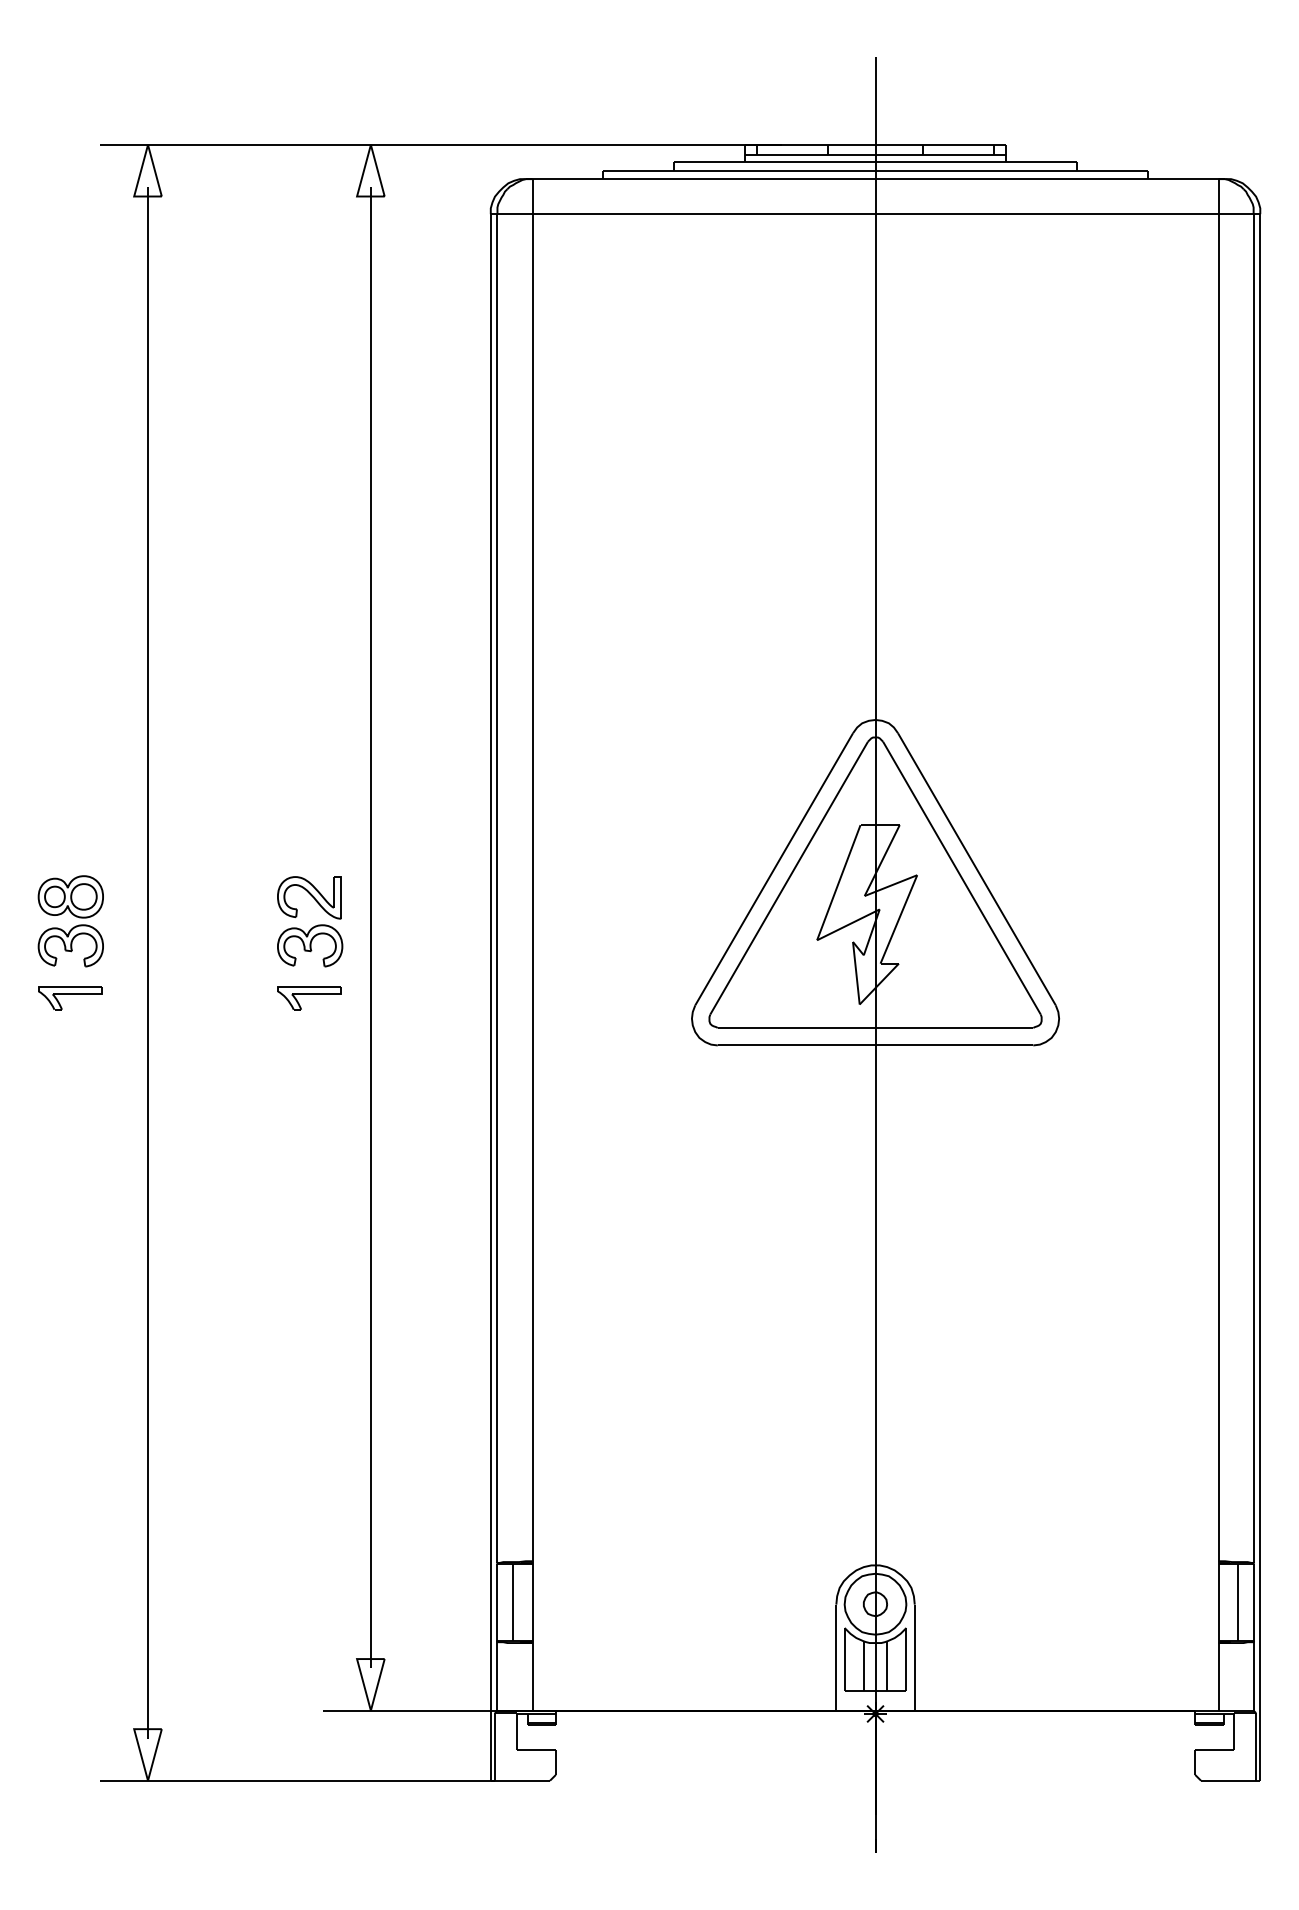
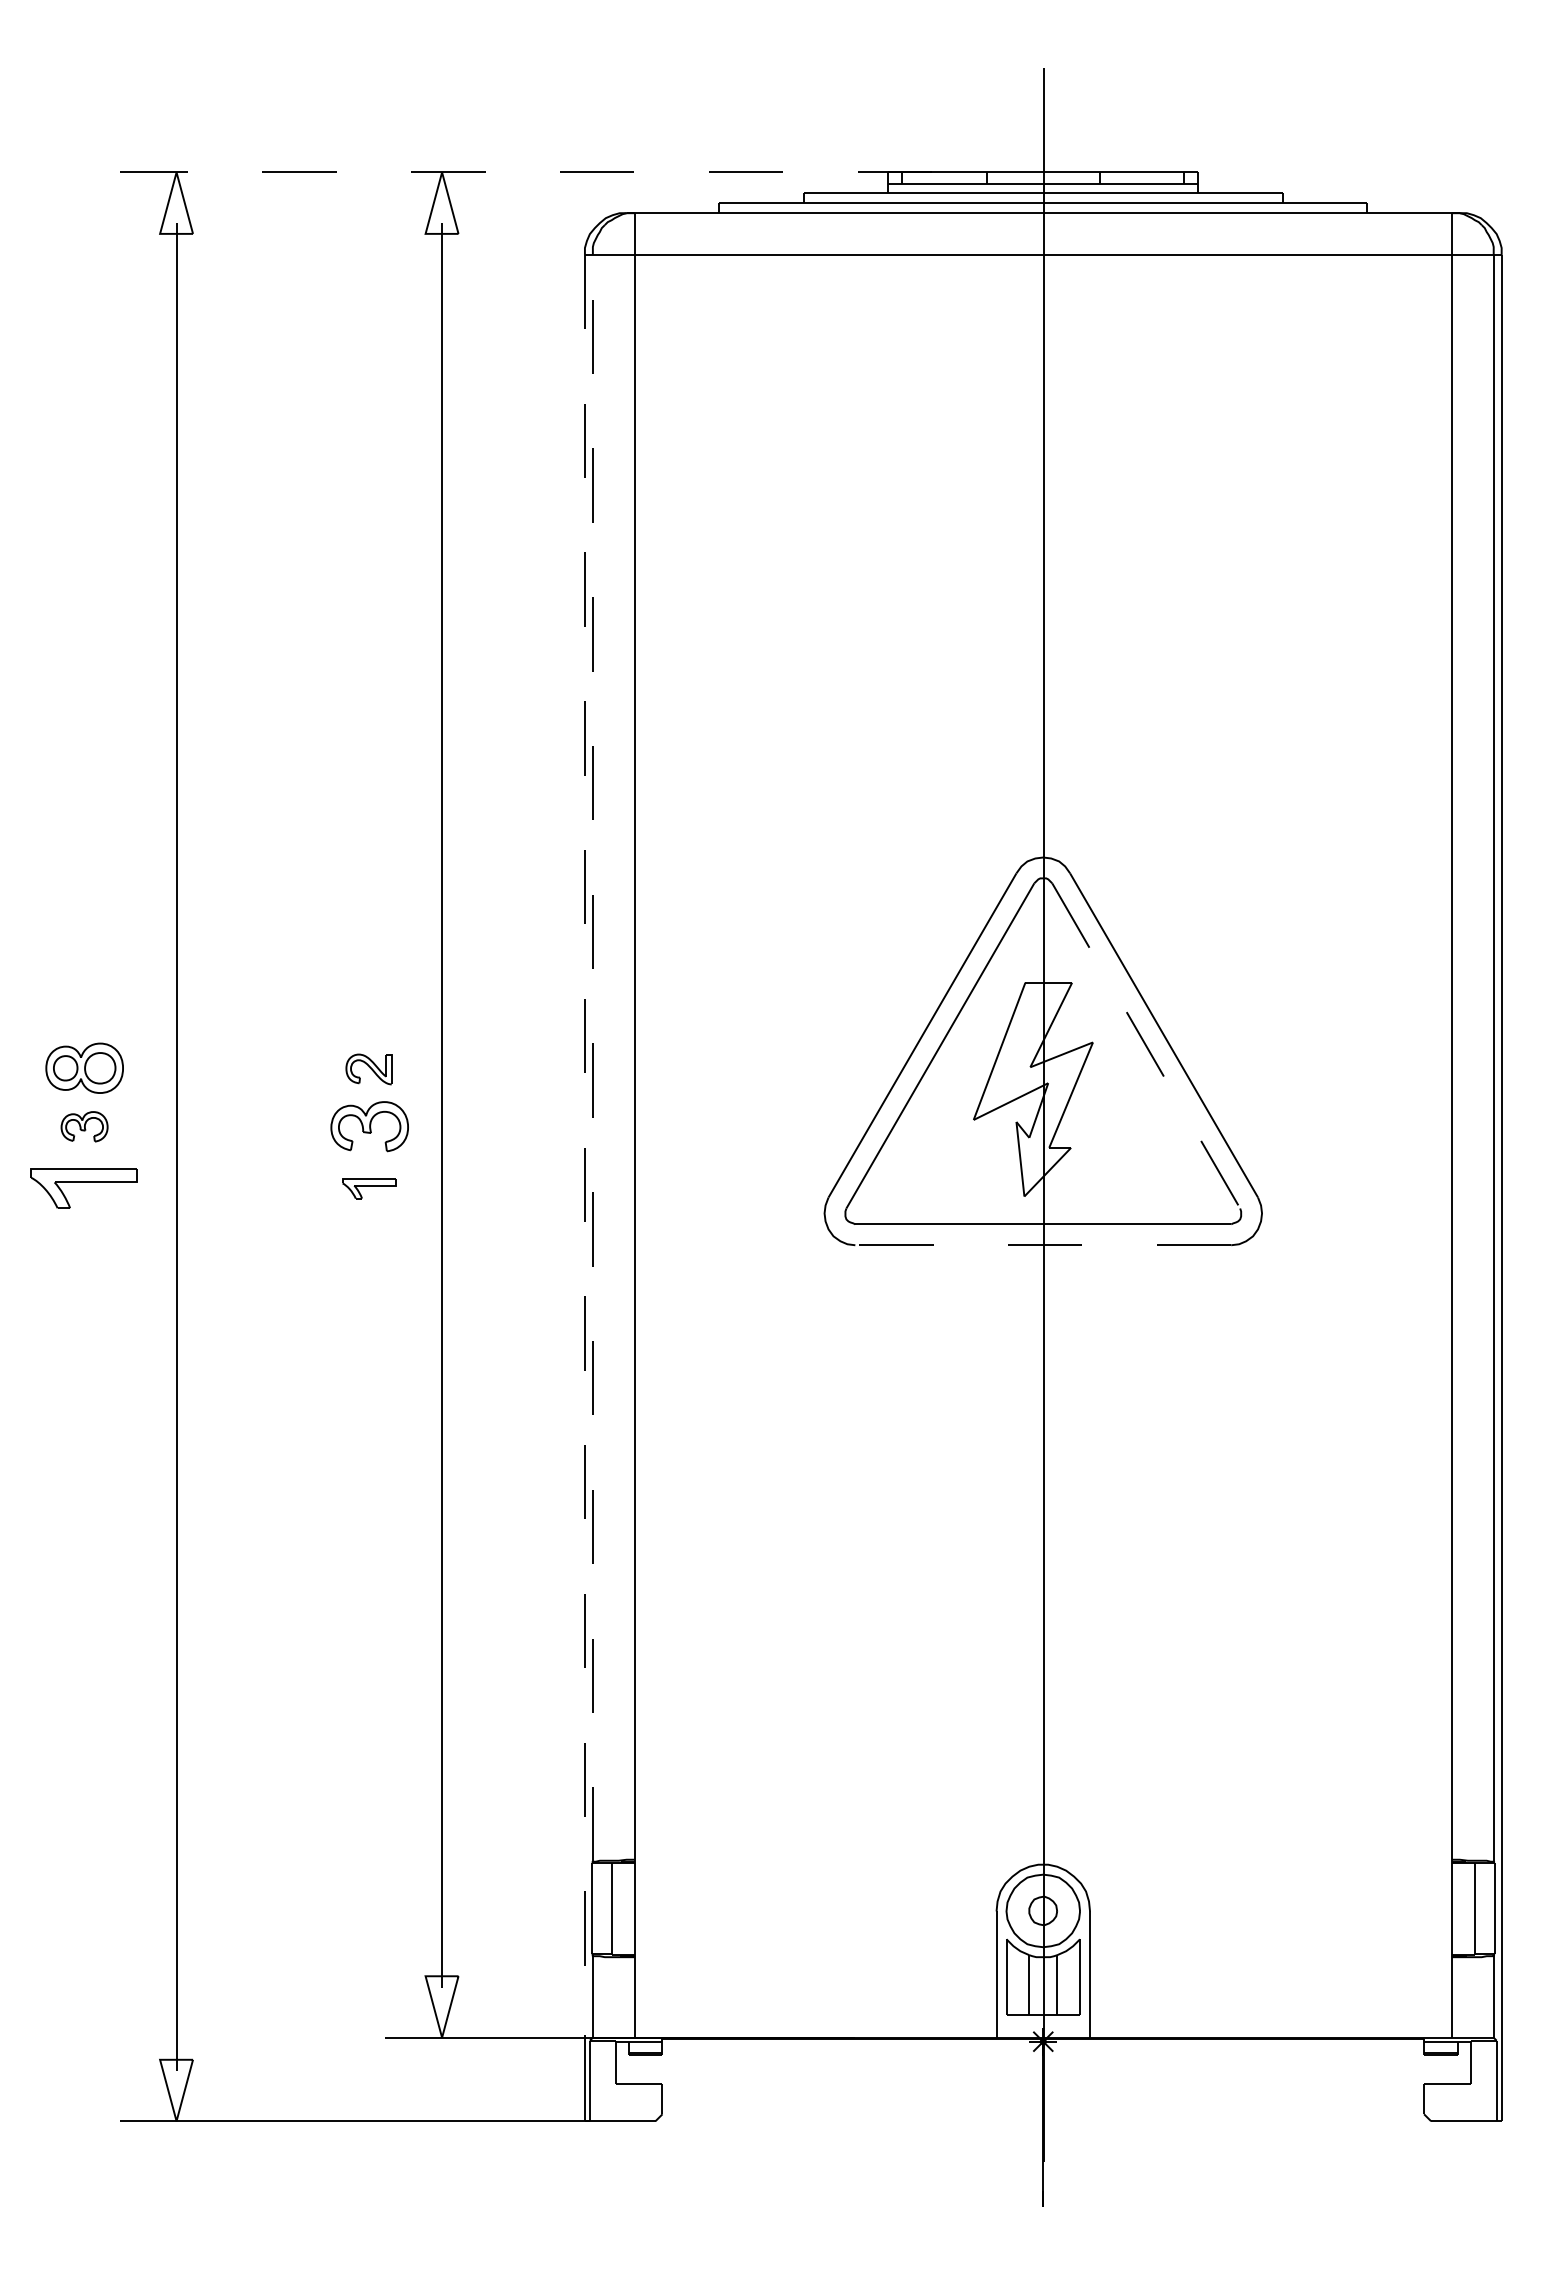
line: (440, 144) -> (525, 172), solid -> dashed
line: (962, 877) -> (1146, 1045), solid -> dashed
line: (497, 887) -> (592, 1057), solid -> dashed
part: (309, 897) -> (368, 1069), size x0.6
part: (70, 945) -> (84, 1126), size x0.6
line: (490, 960) -> (584, 1144), solid -> dashed
part: (69, 997) -> (83, 1188), size x1.4
part: (309, 997) -> (368, 1188), size x0.7
line: (875, 1045) -> (1043, 1245), solid -> dashed

